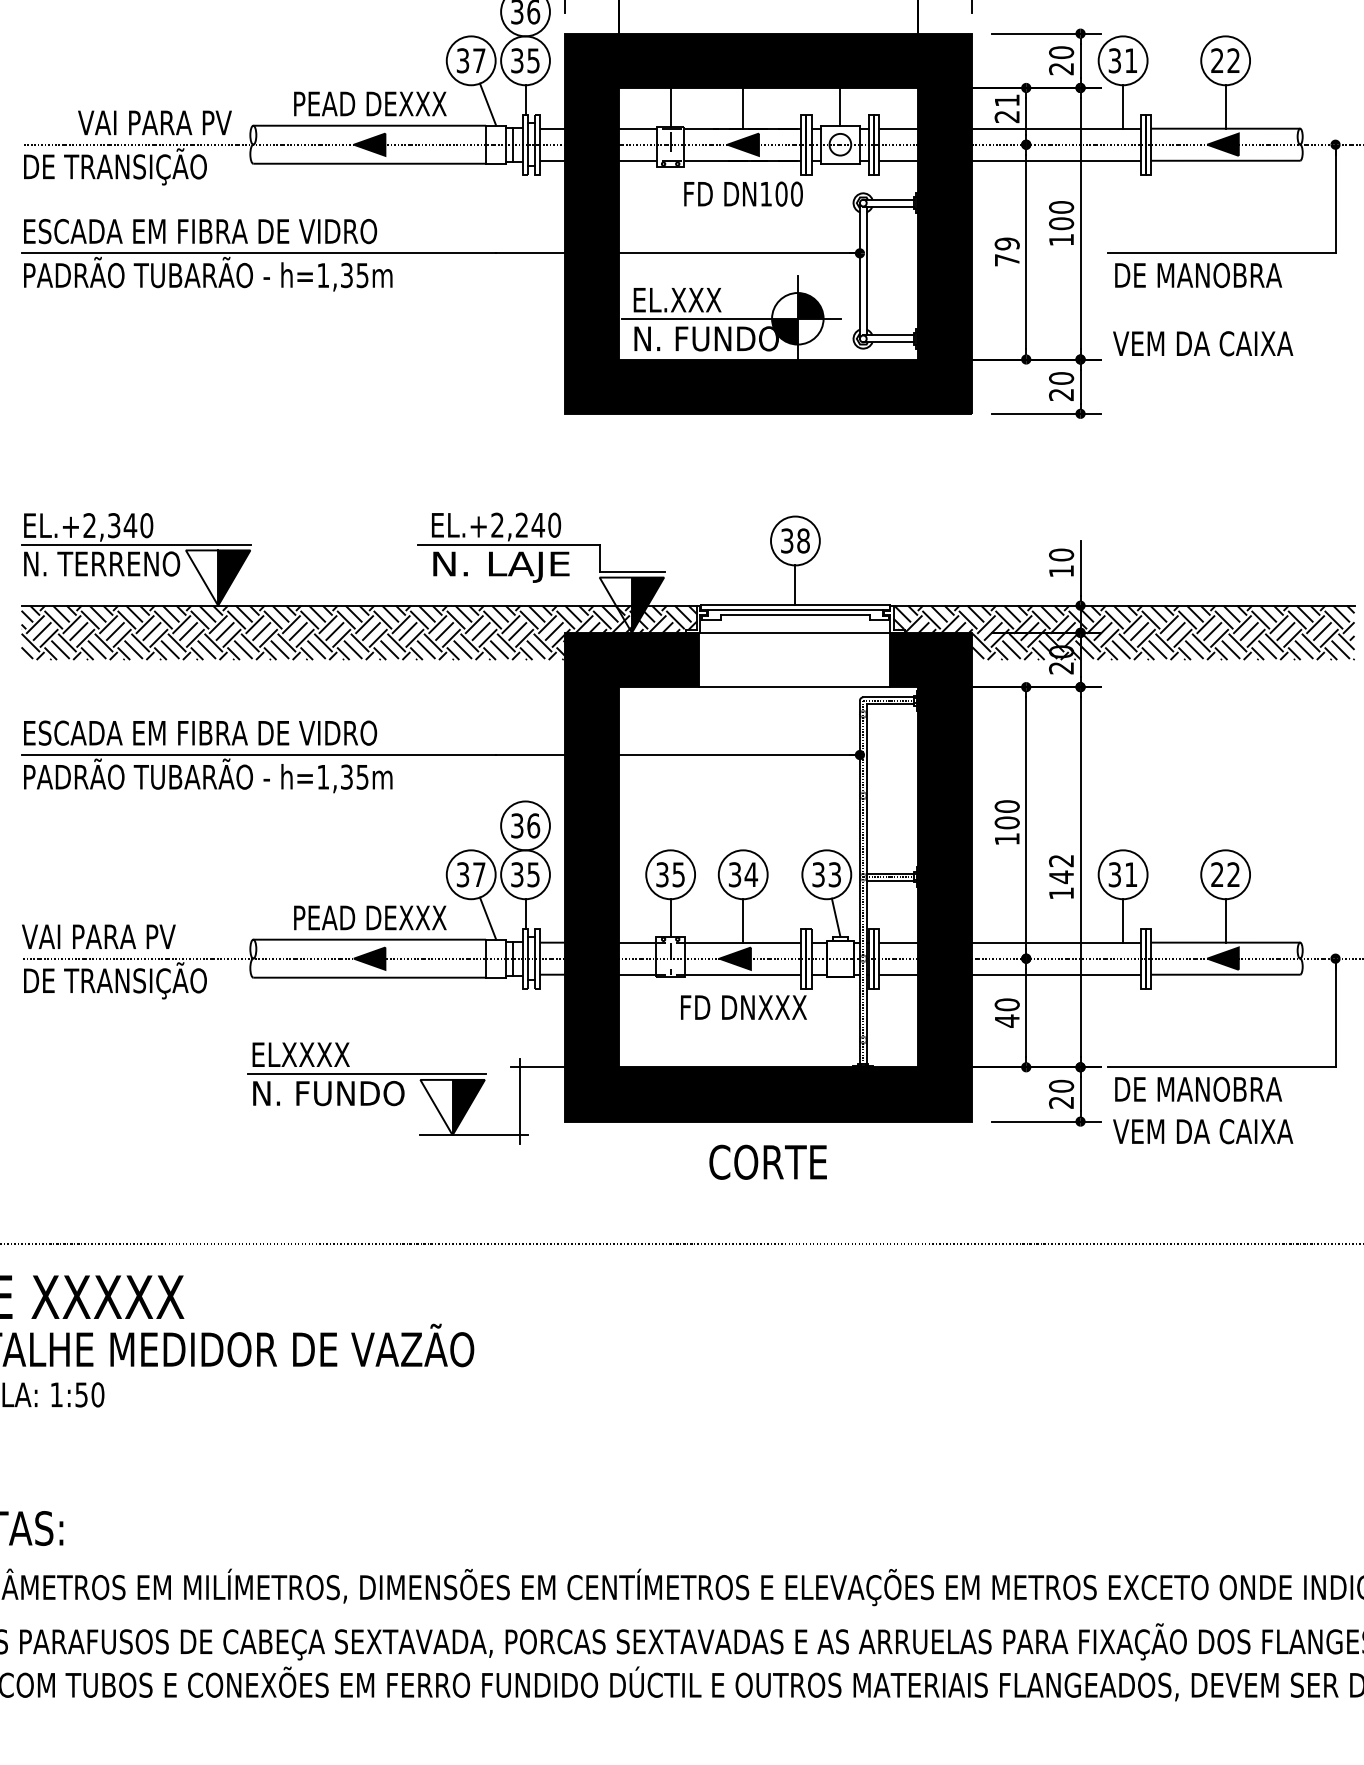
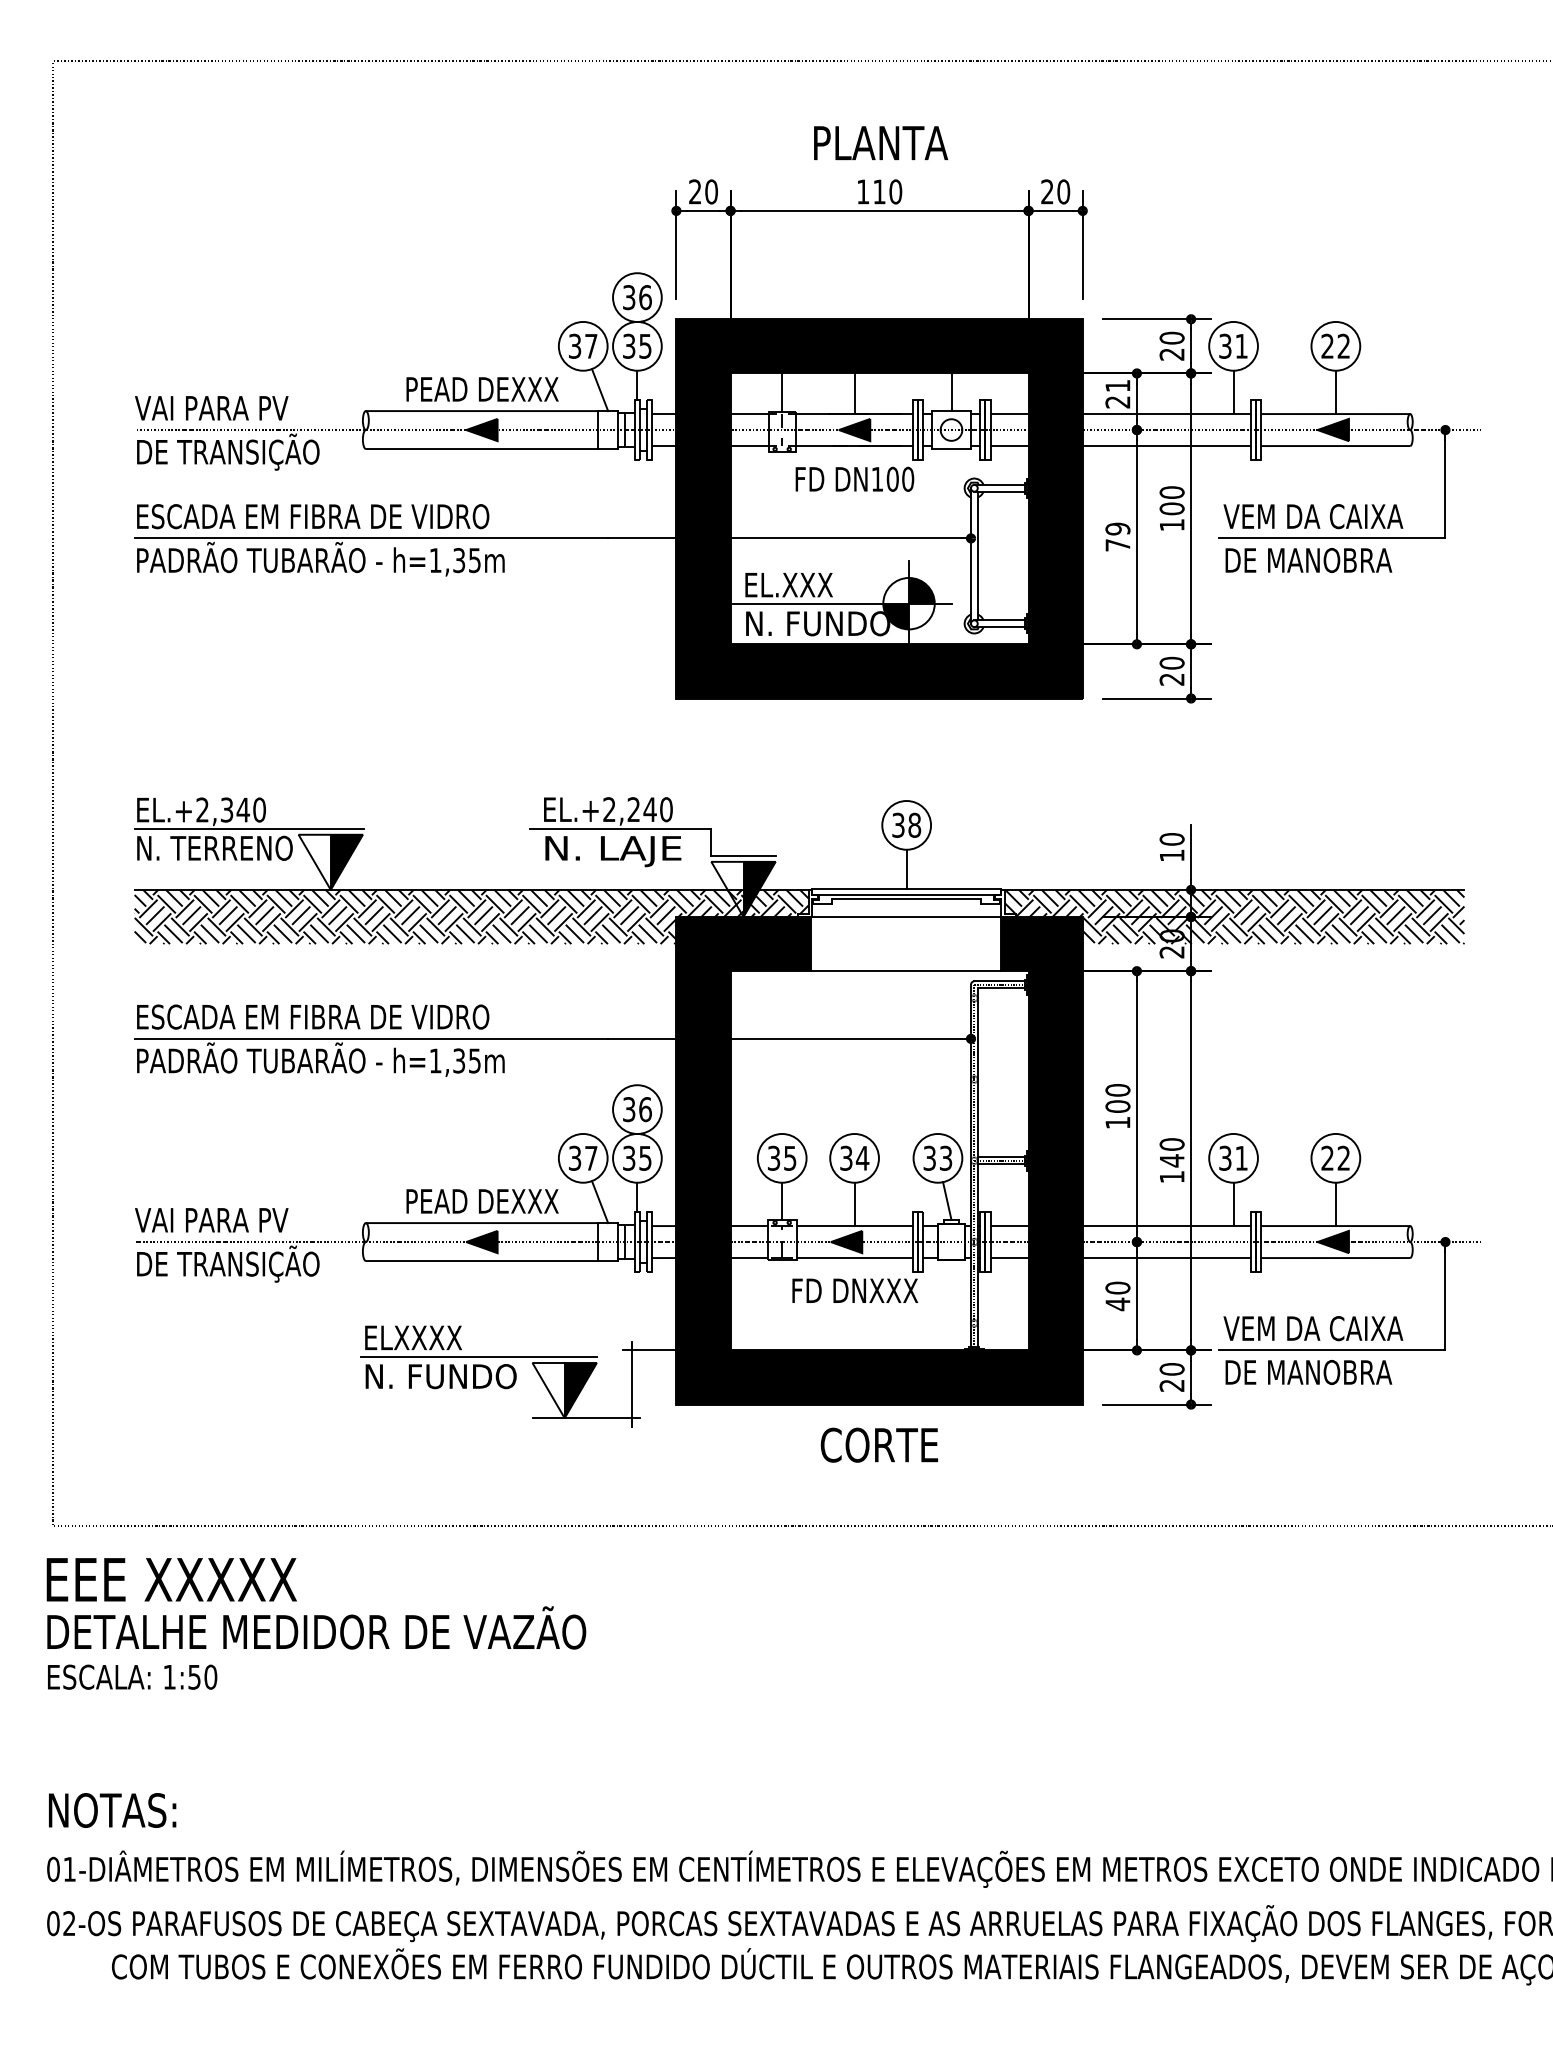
text: (154, 123) -> (211, 408), moved
text: (1203, 343) -> (1313, 516), moved
text: (1060, 860) -> (1171, 1144), 142 -> 140
text: (1203, 1131) -> (1313, 1328), moved

